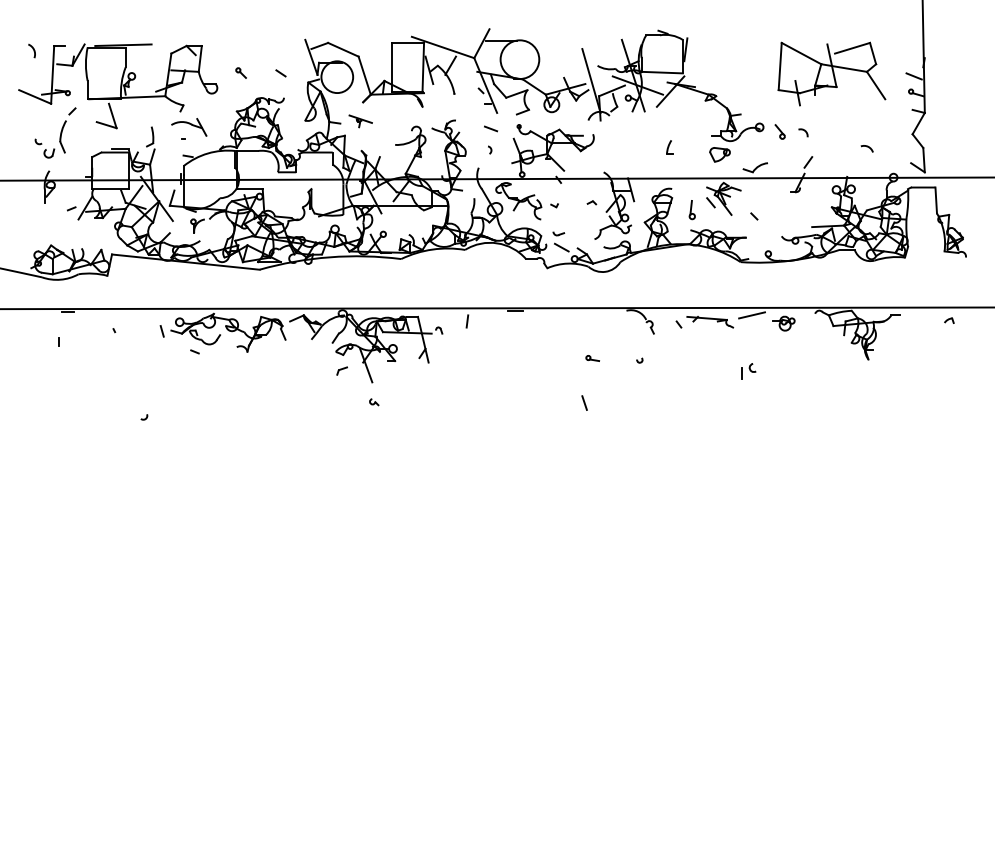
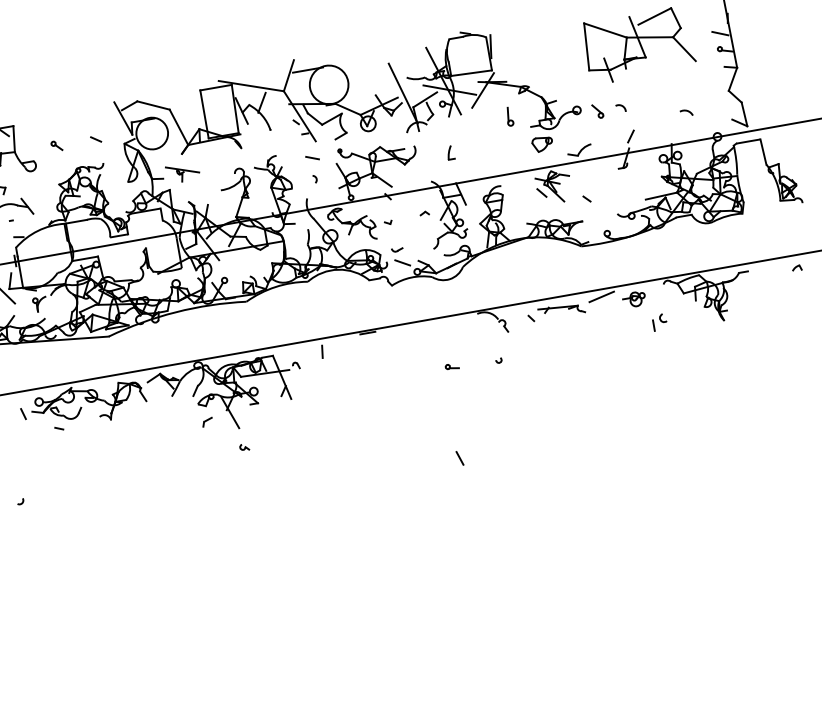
part: (360, 121) -> (182, 173), size x1.43
part: (669, 147) -> (450, 152), moved
part: (691, 210) -> (508, 117), moved
part: (748, 371) -> (659, 322), moved
line: (584, 402) -> (459, 457), moved

